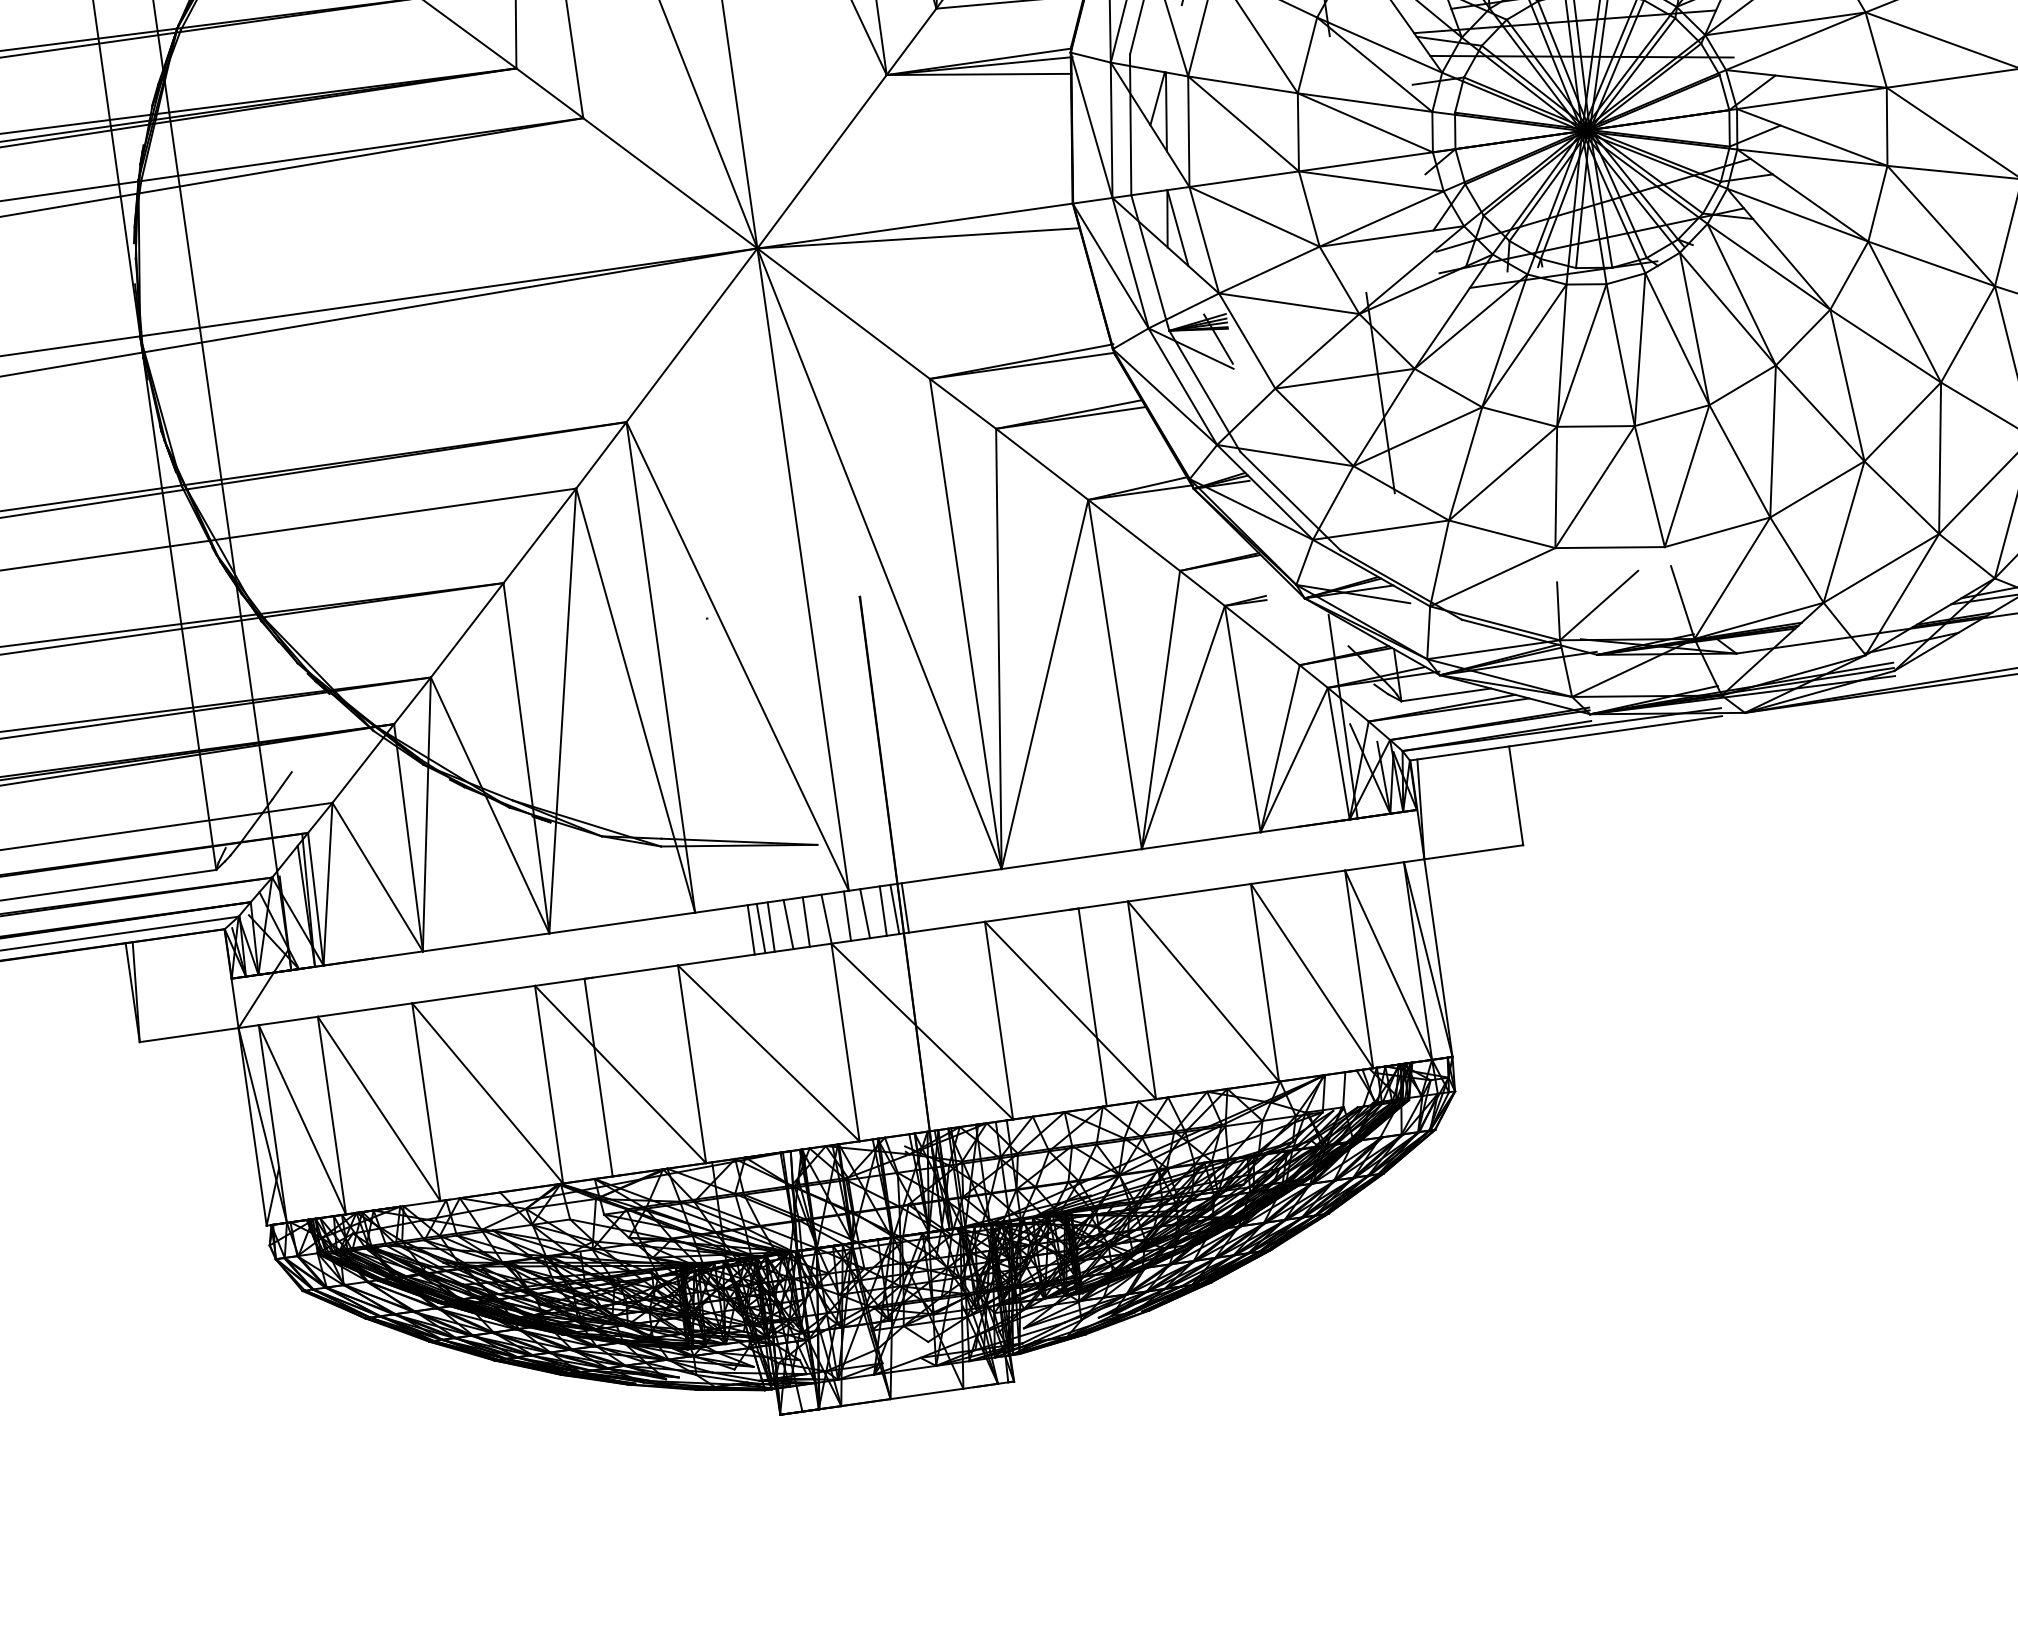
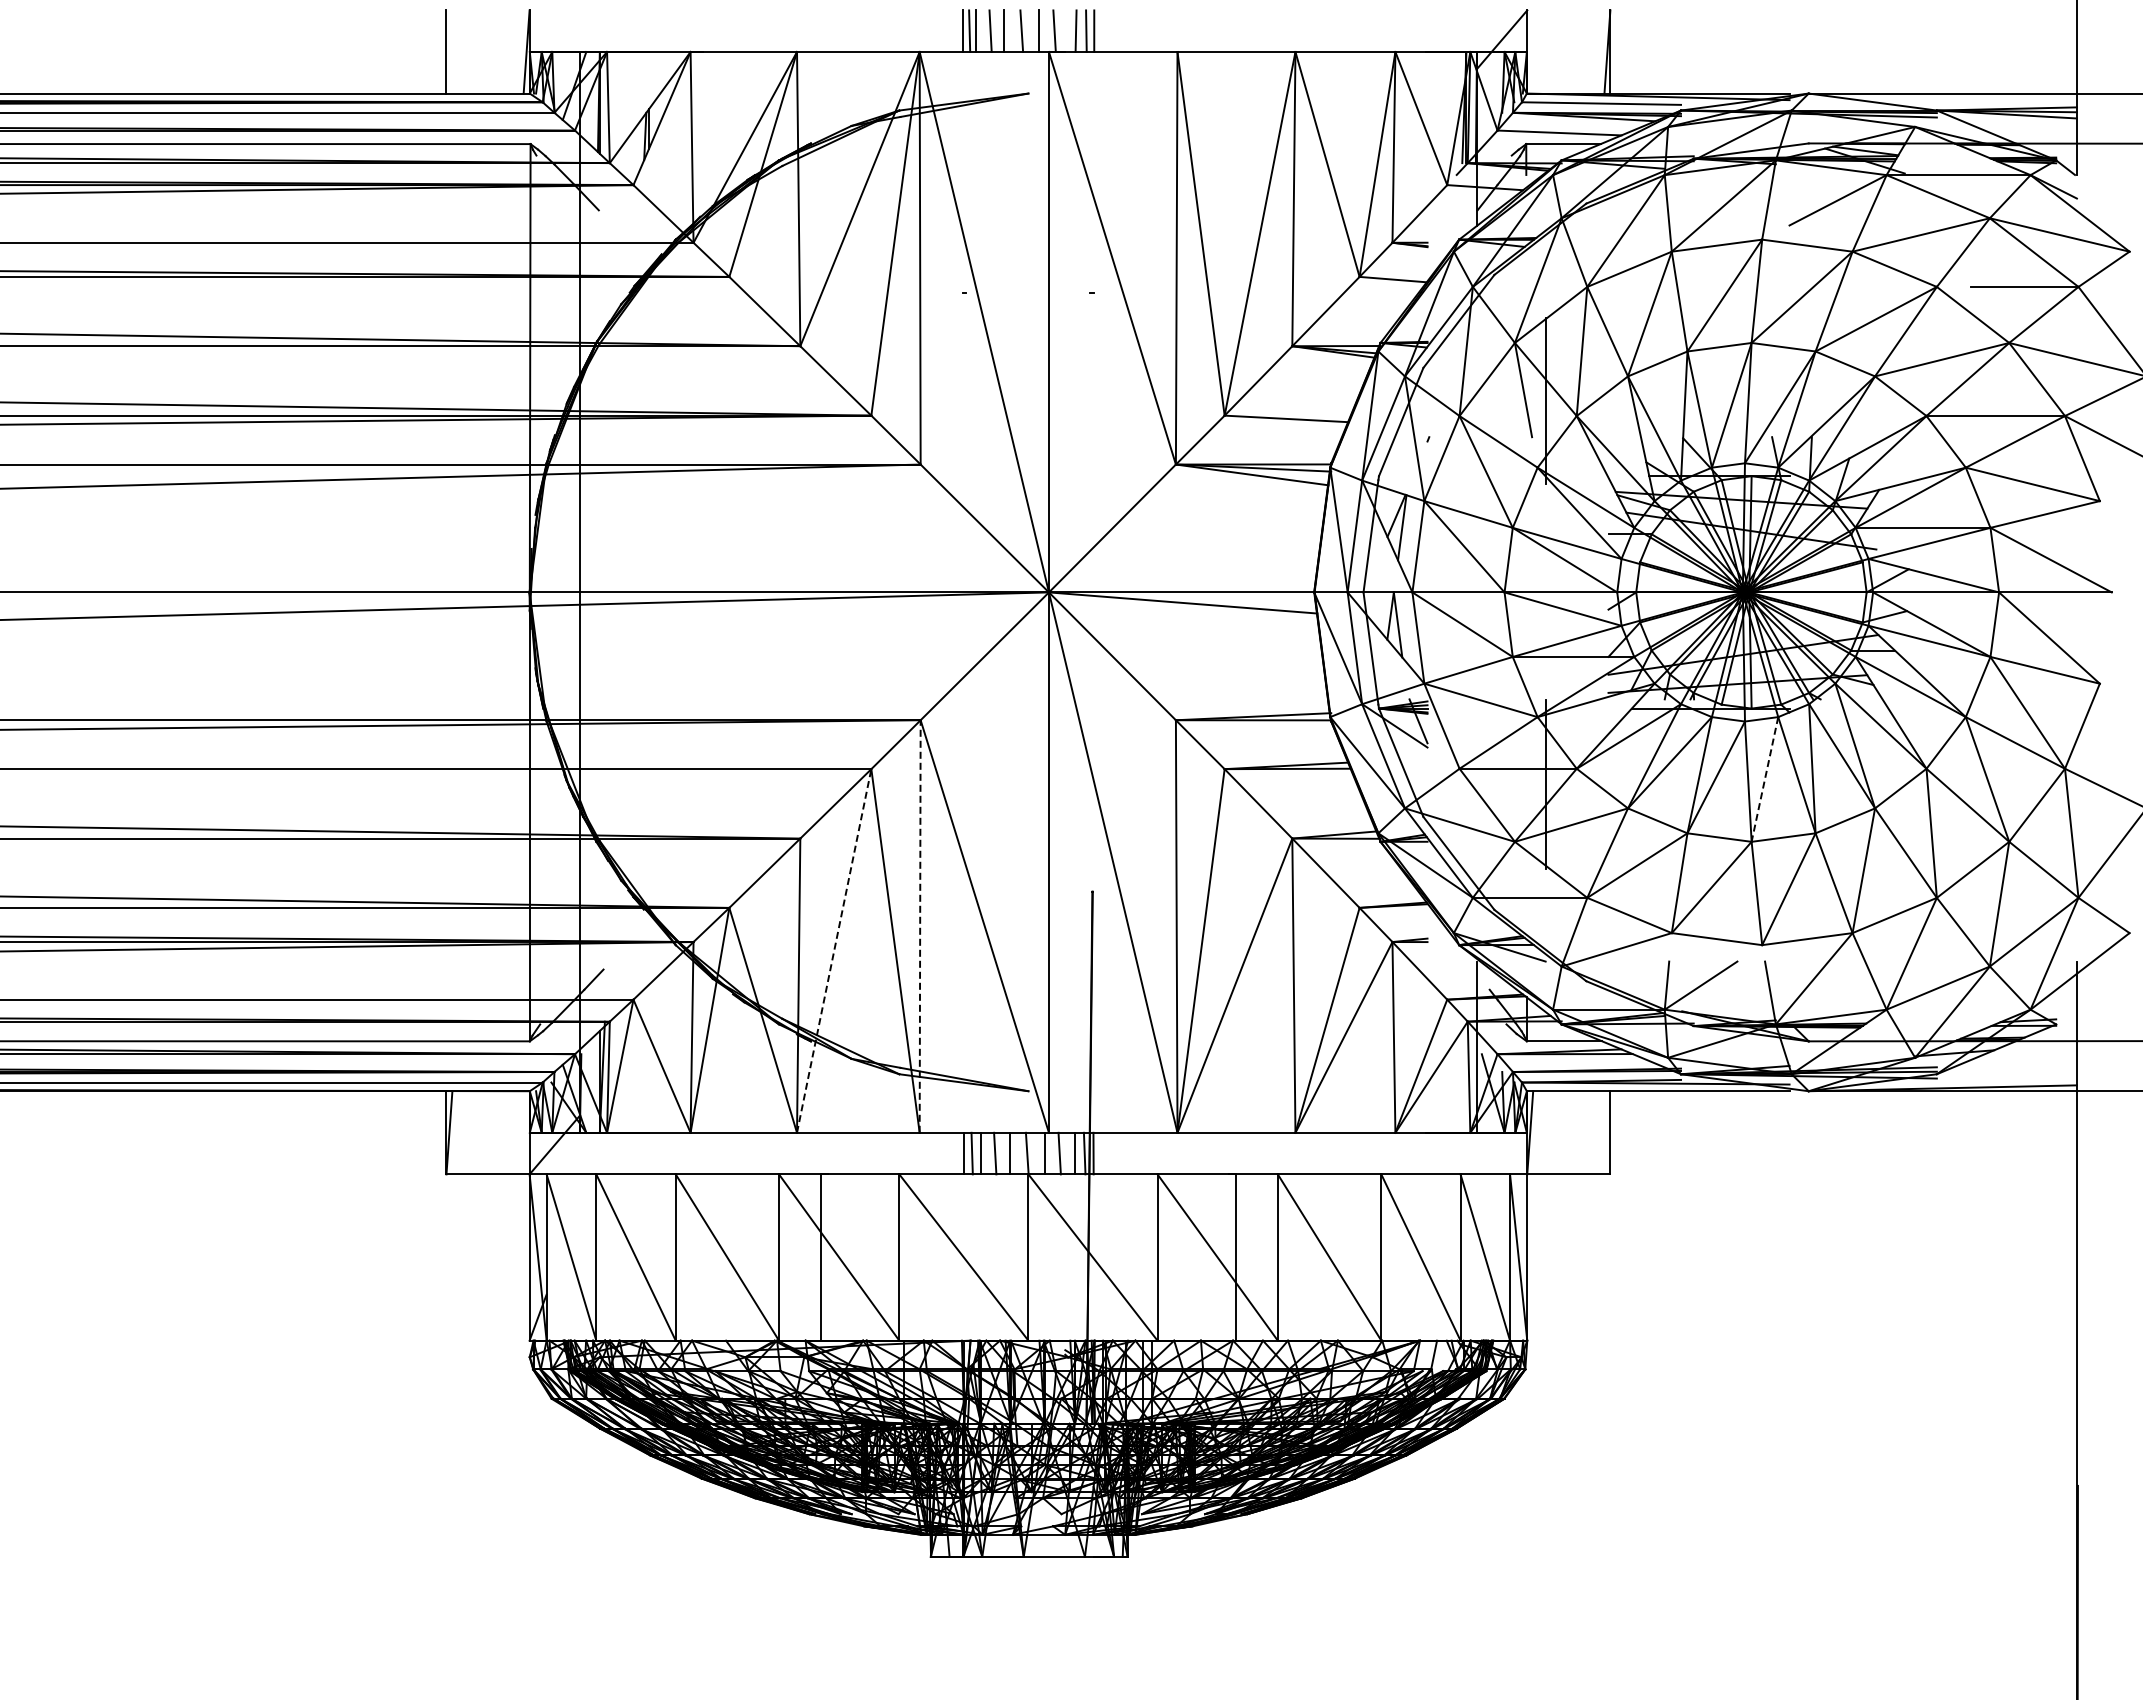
line: (1639, 349) -> (1764, 779), solid -> dashed
line: (661, 667) -> (920, 926), solid -> dashed
line: (563, 710) -> (834, 950), solid -> dashed

